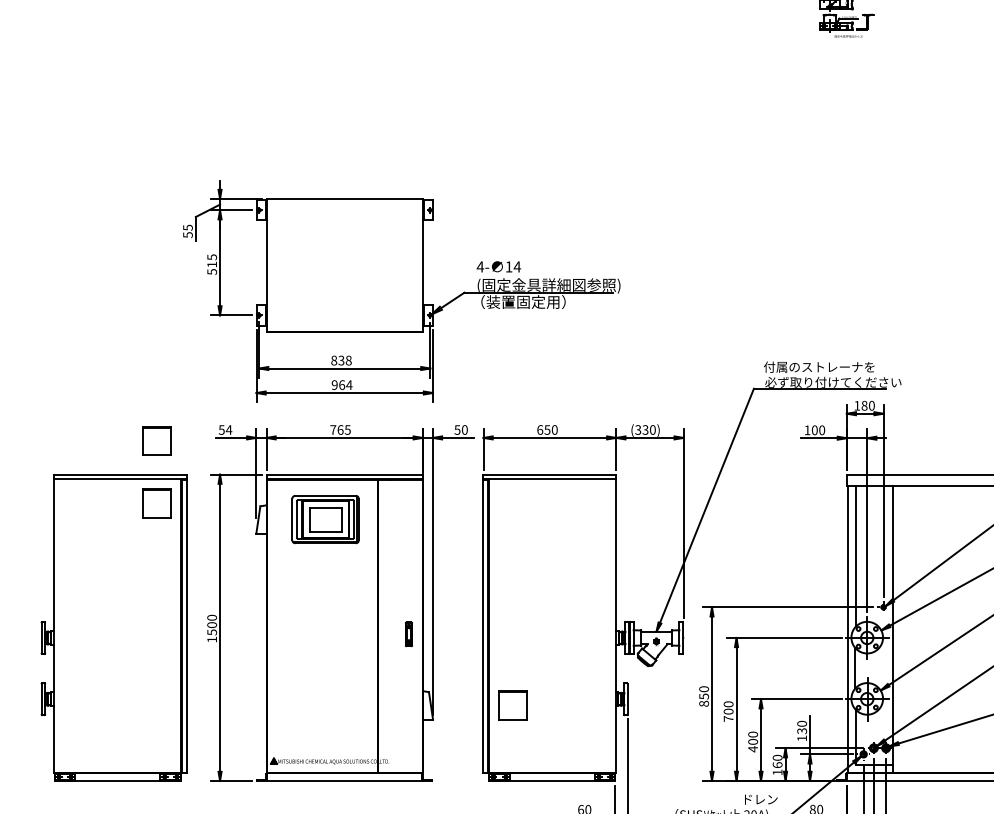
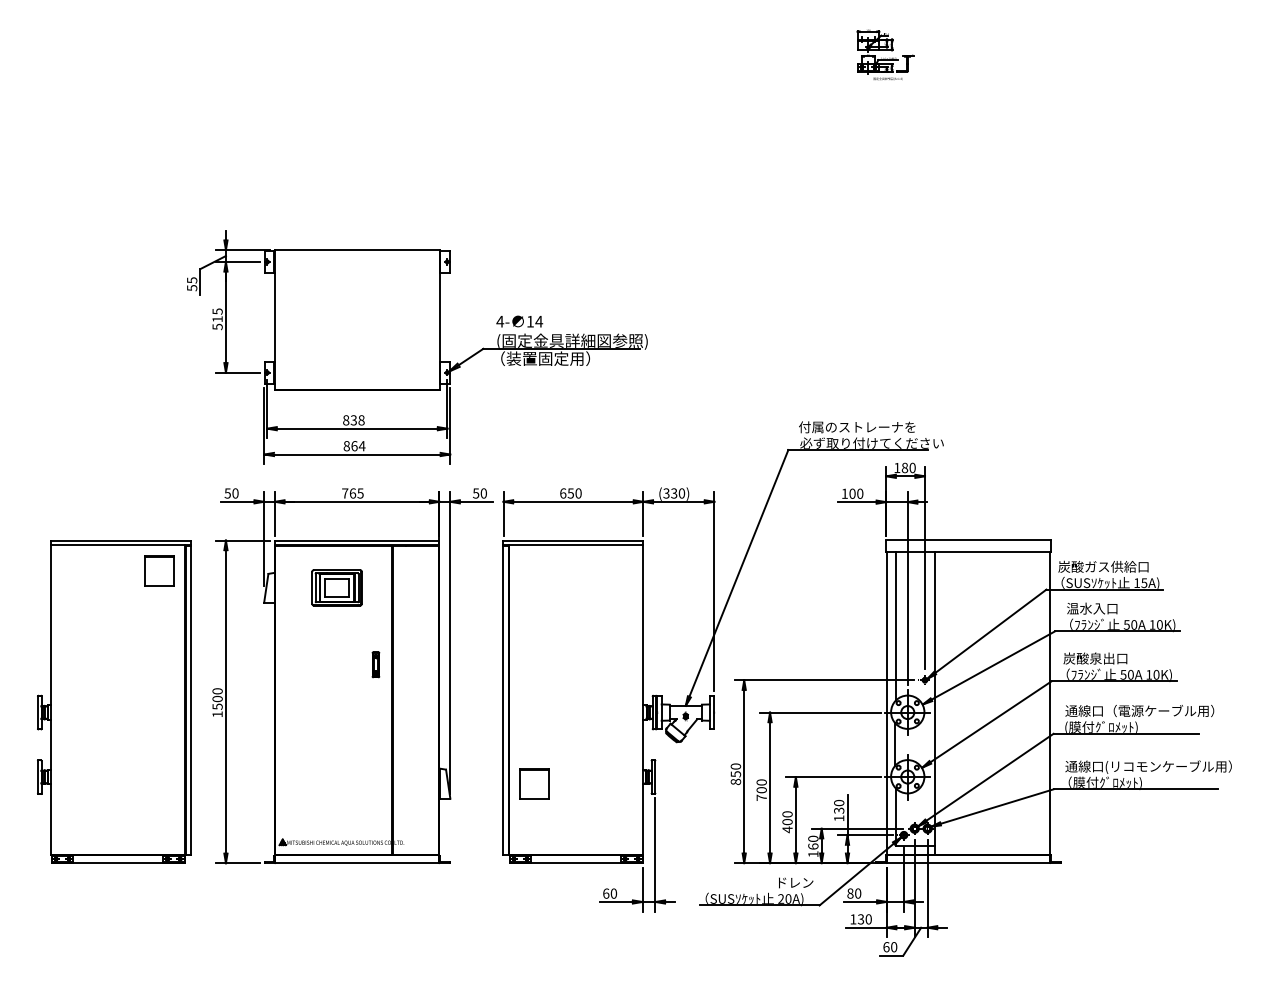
text: (334, 385) -> (346, 446), 964 -> 864
text: (229, 430) -> (235, 493), 54 -> 50
part: (156, 440) -> (159, 504), removed
part: (324, 519) -> (336, 587), size x0.71
part: (408, 634) -> (375, 664), moved

